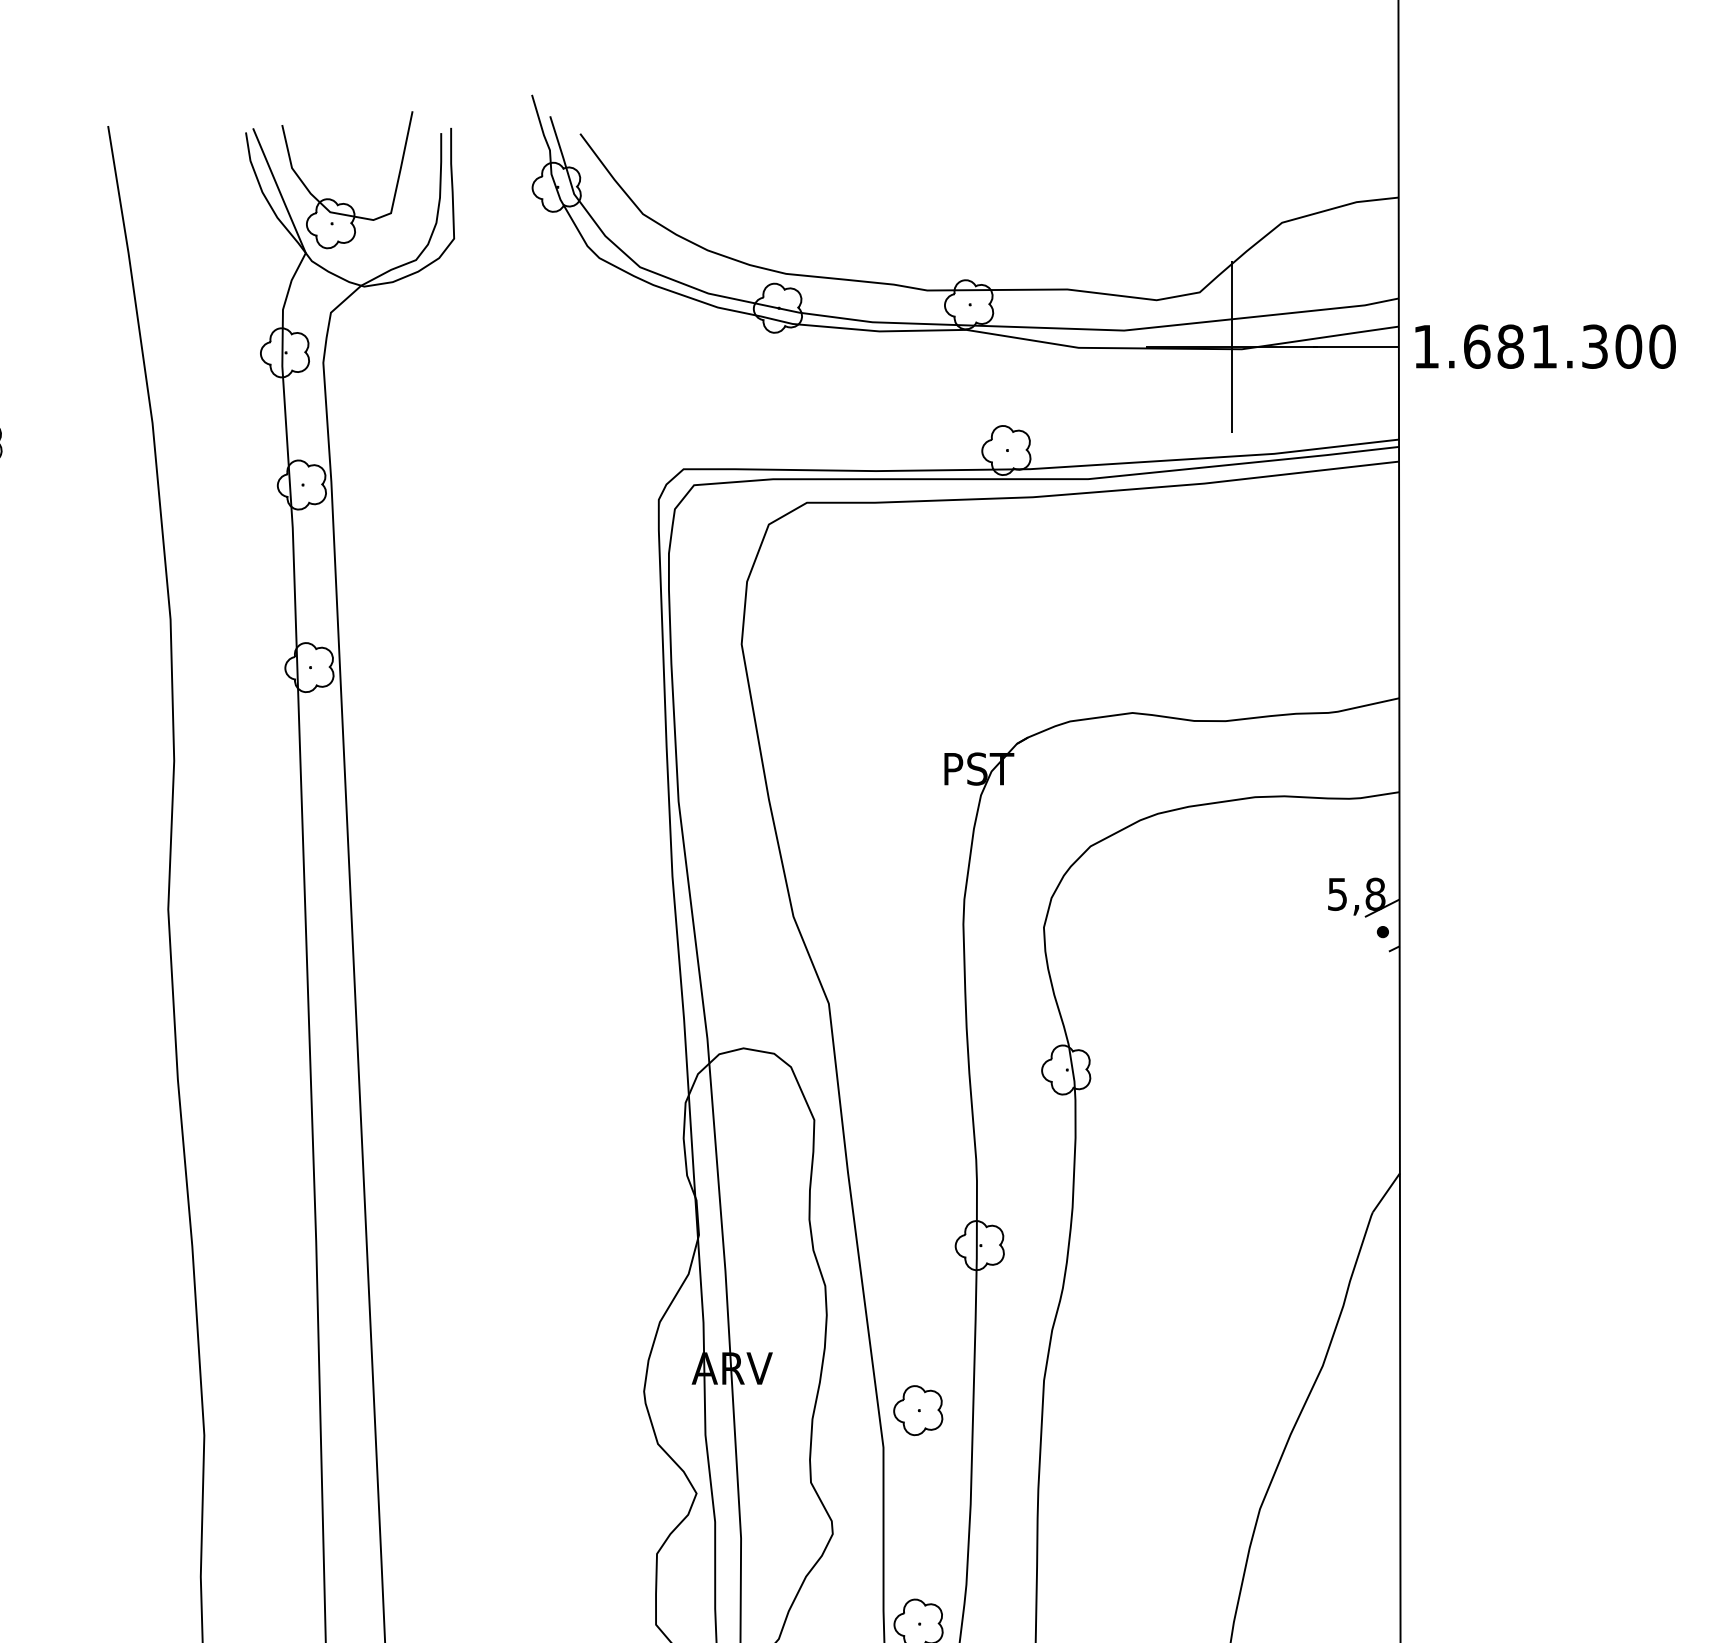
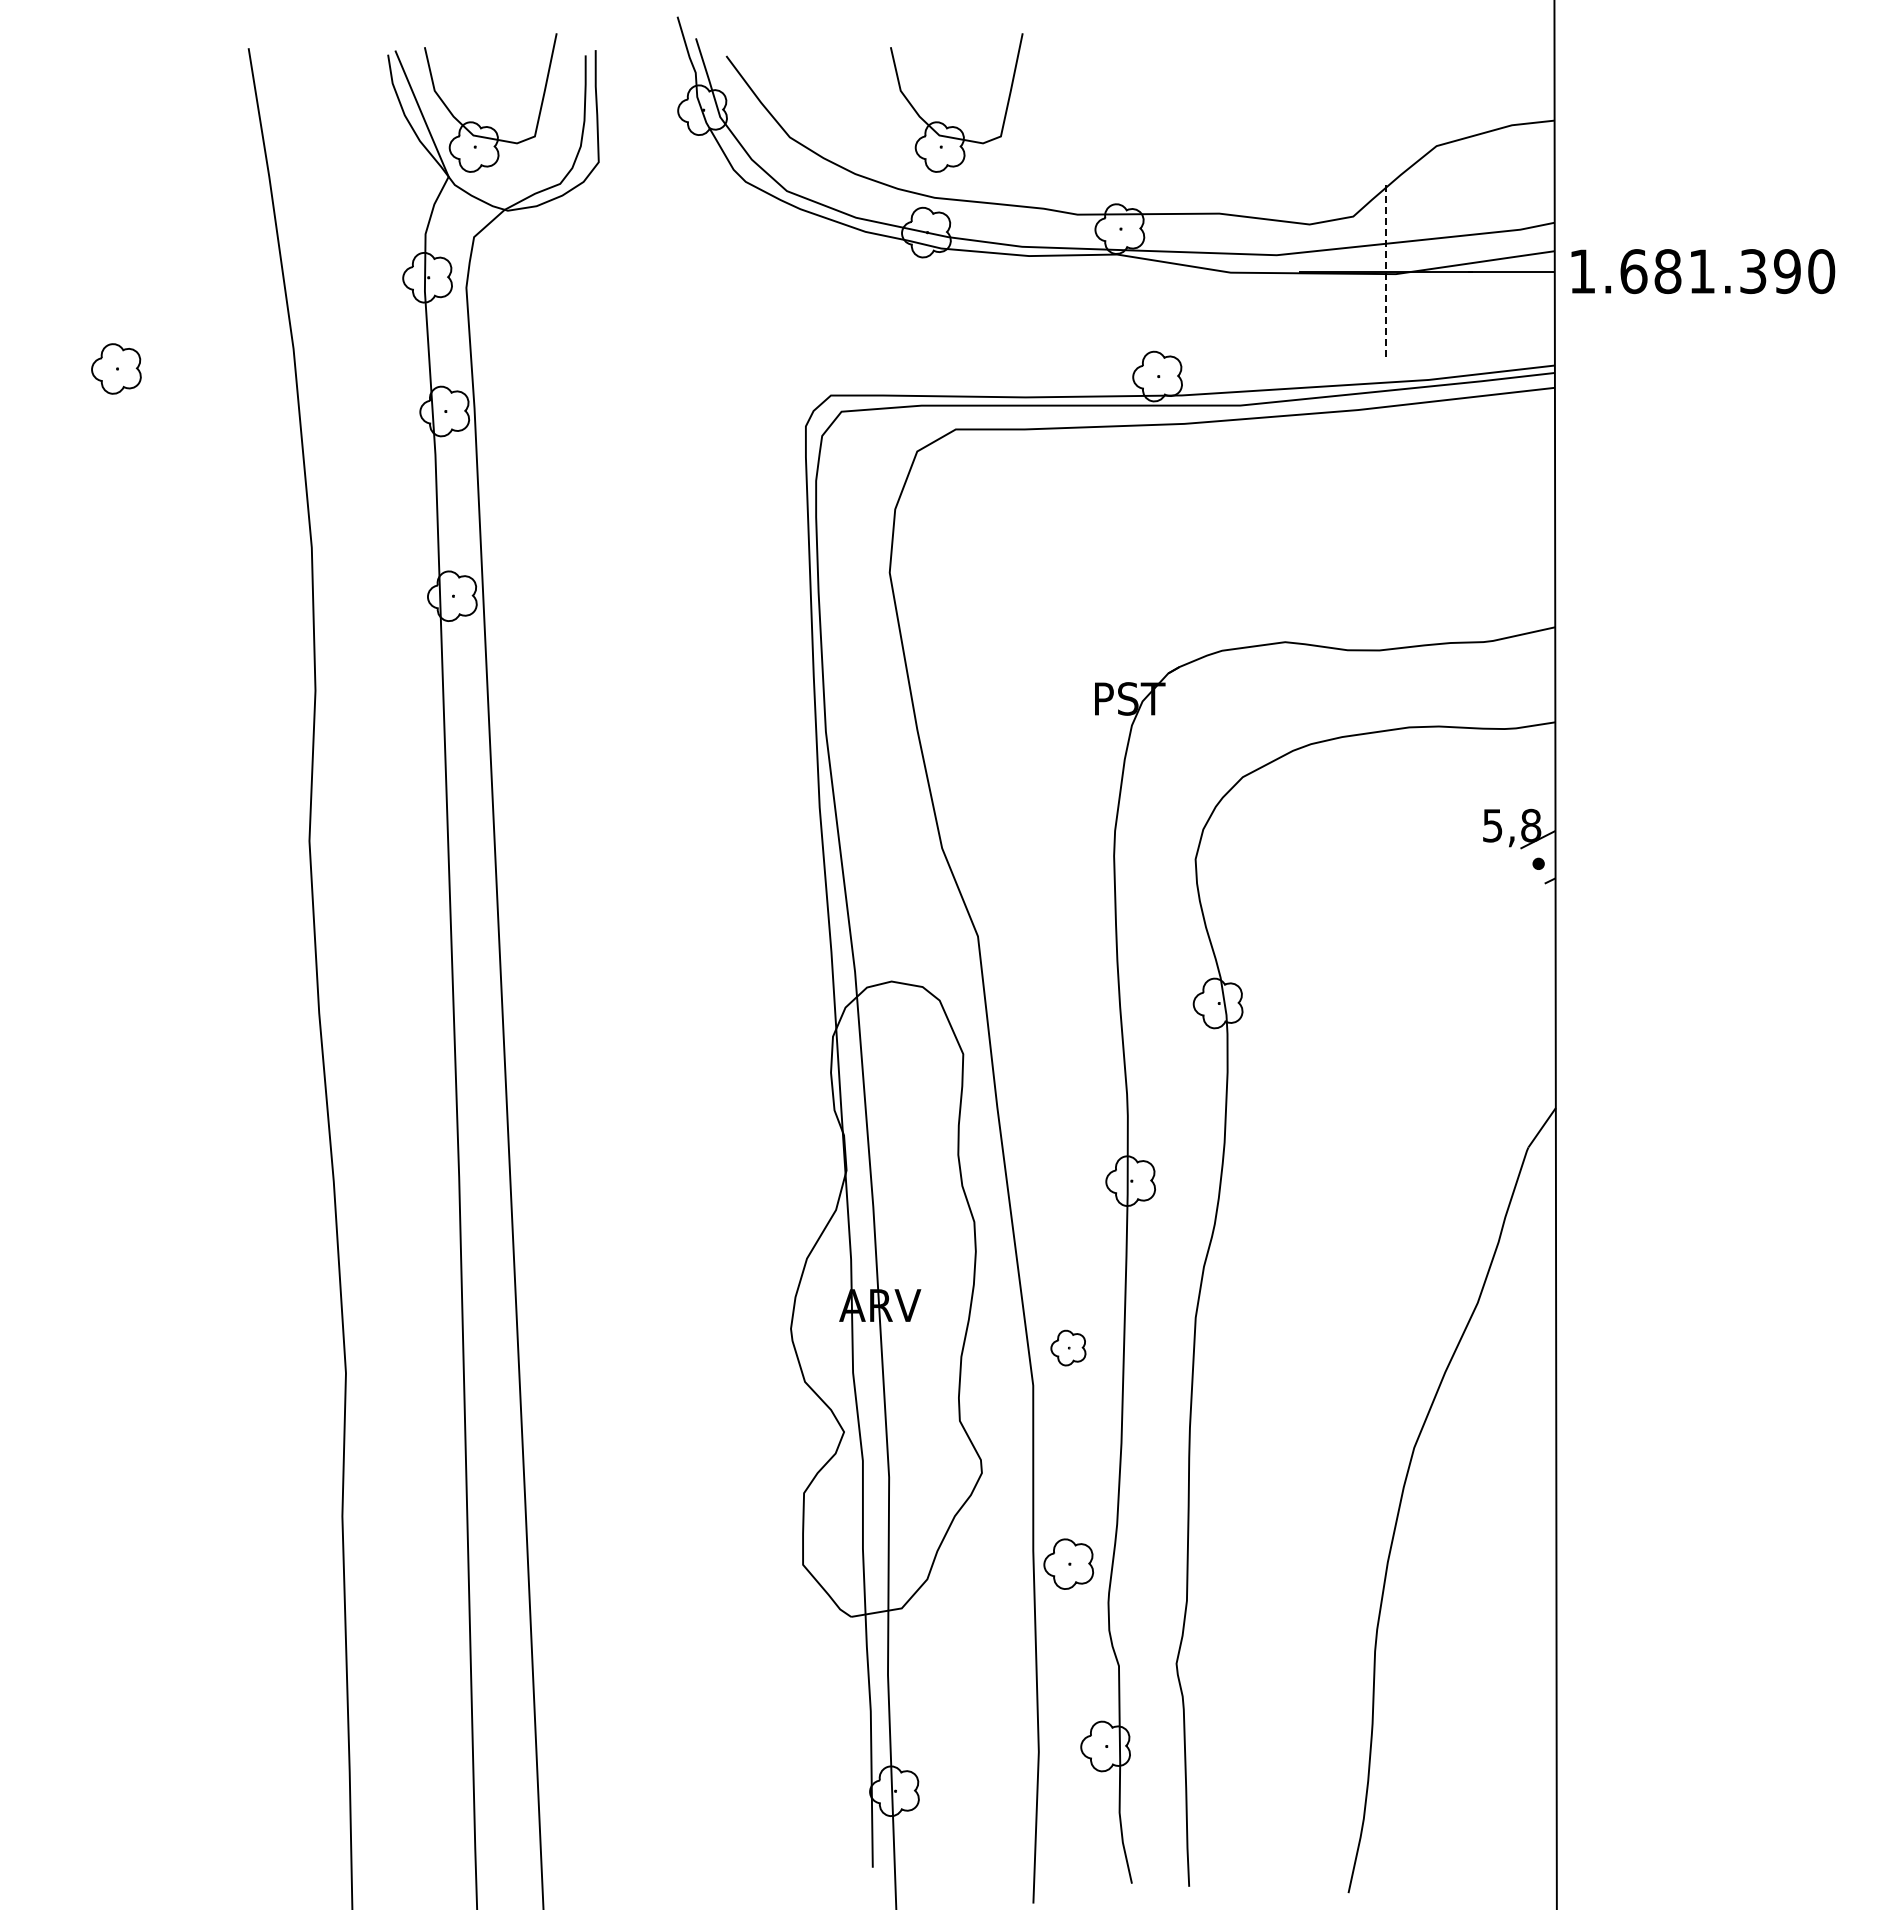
part: (807, 203) -> (956, 126), added
line: (1231, 346) -> (1385, 271), solid -> dashed
text: (1627, 346) -> (1786, 271), 1.681.300 -> 1.681.390
part: (918, 1409) -> (1068, 1347), size x0.7

